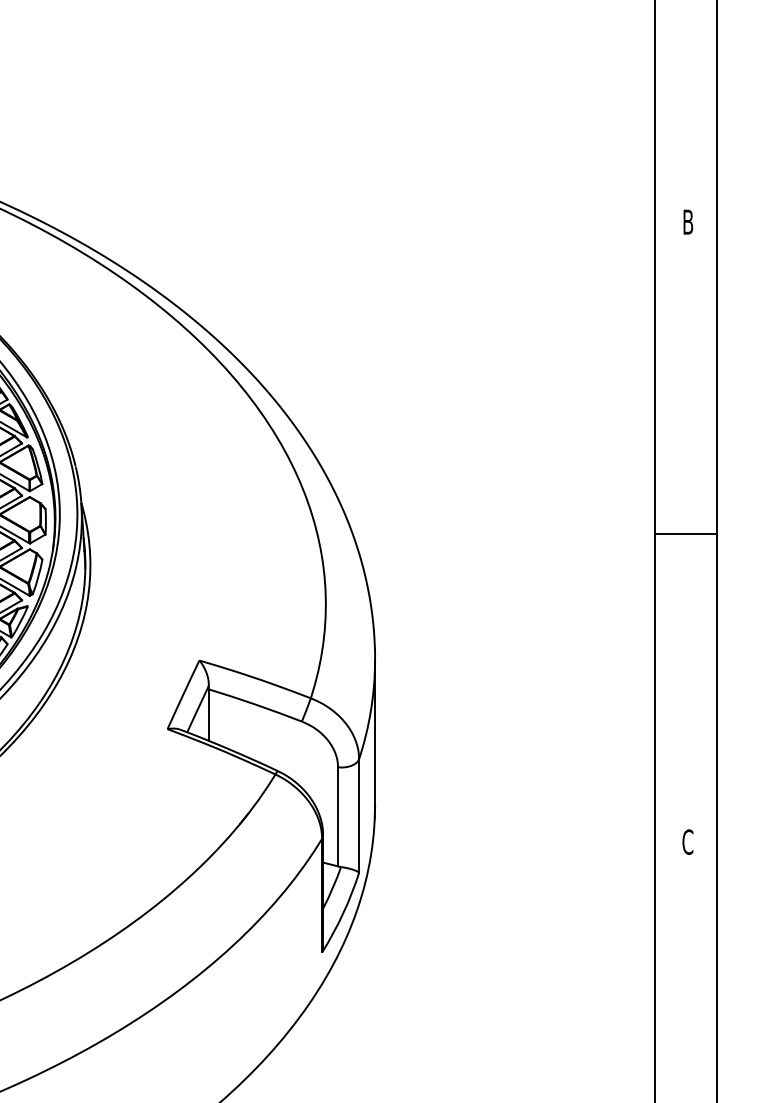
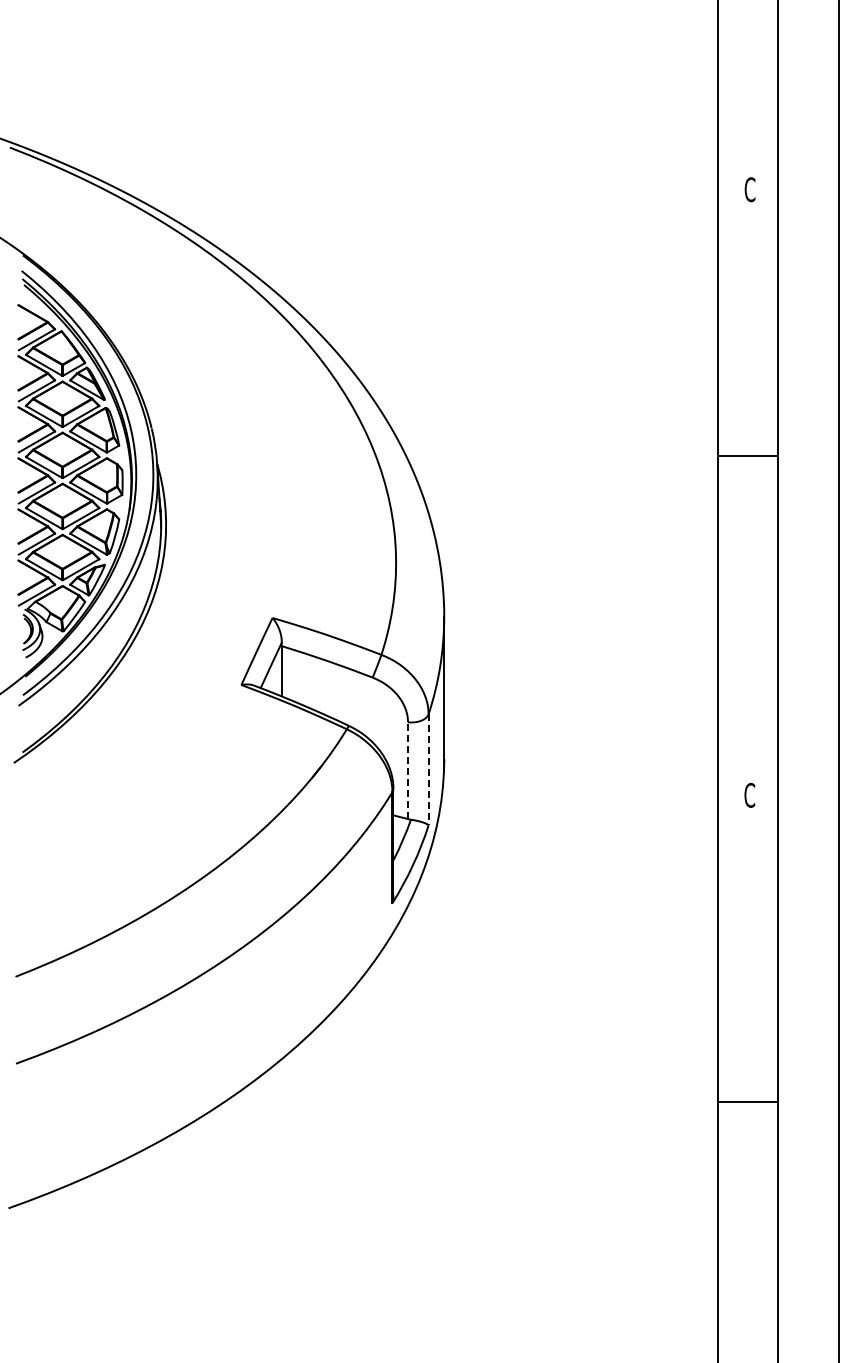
text: (687, 221) -> (749, 189), B -> C
line: (685, 534) -> (747, 456), moved
line: (359, 815) -> (428, 769), solid -> dashed
line: (338, 816) -> (408, 770), solid -> dashed

